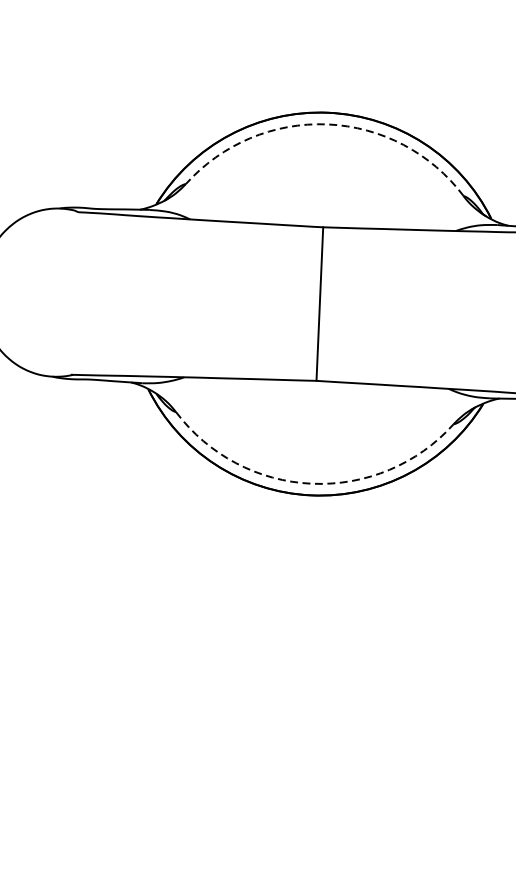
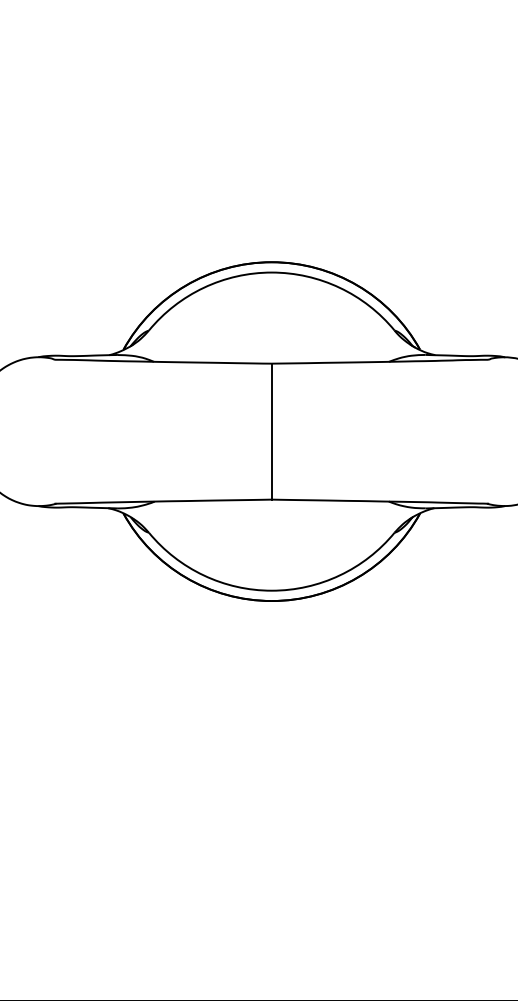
arc: (327, 124) -> (271, 272), dashed -> solid
arc: (311, 483) -> (271, 590), dashed -> solid

